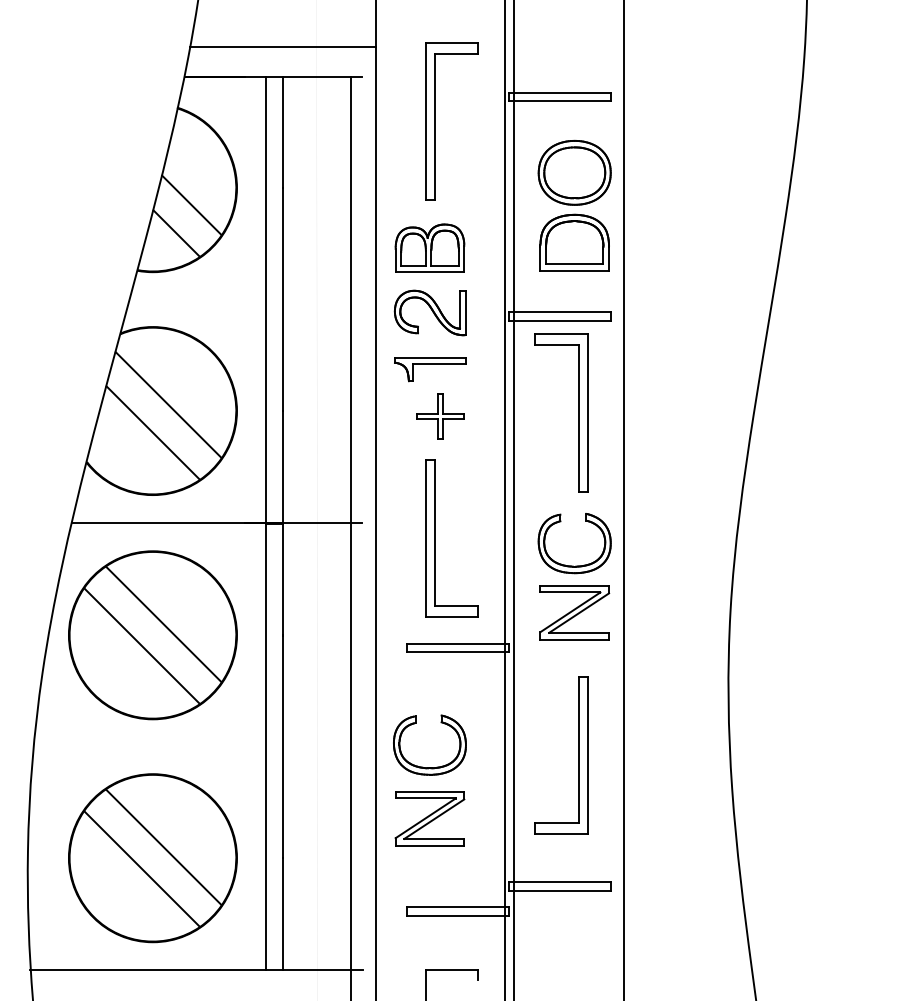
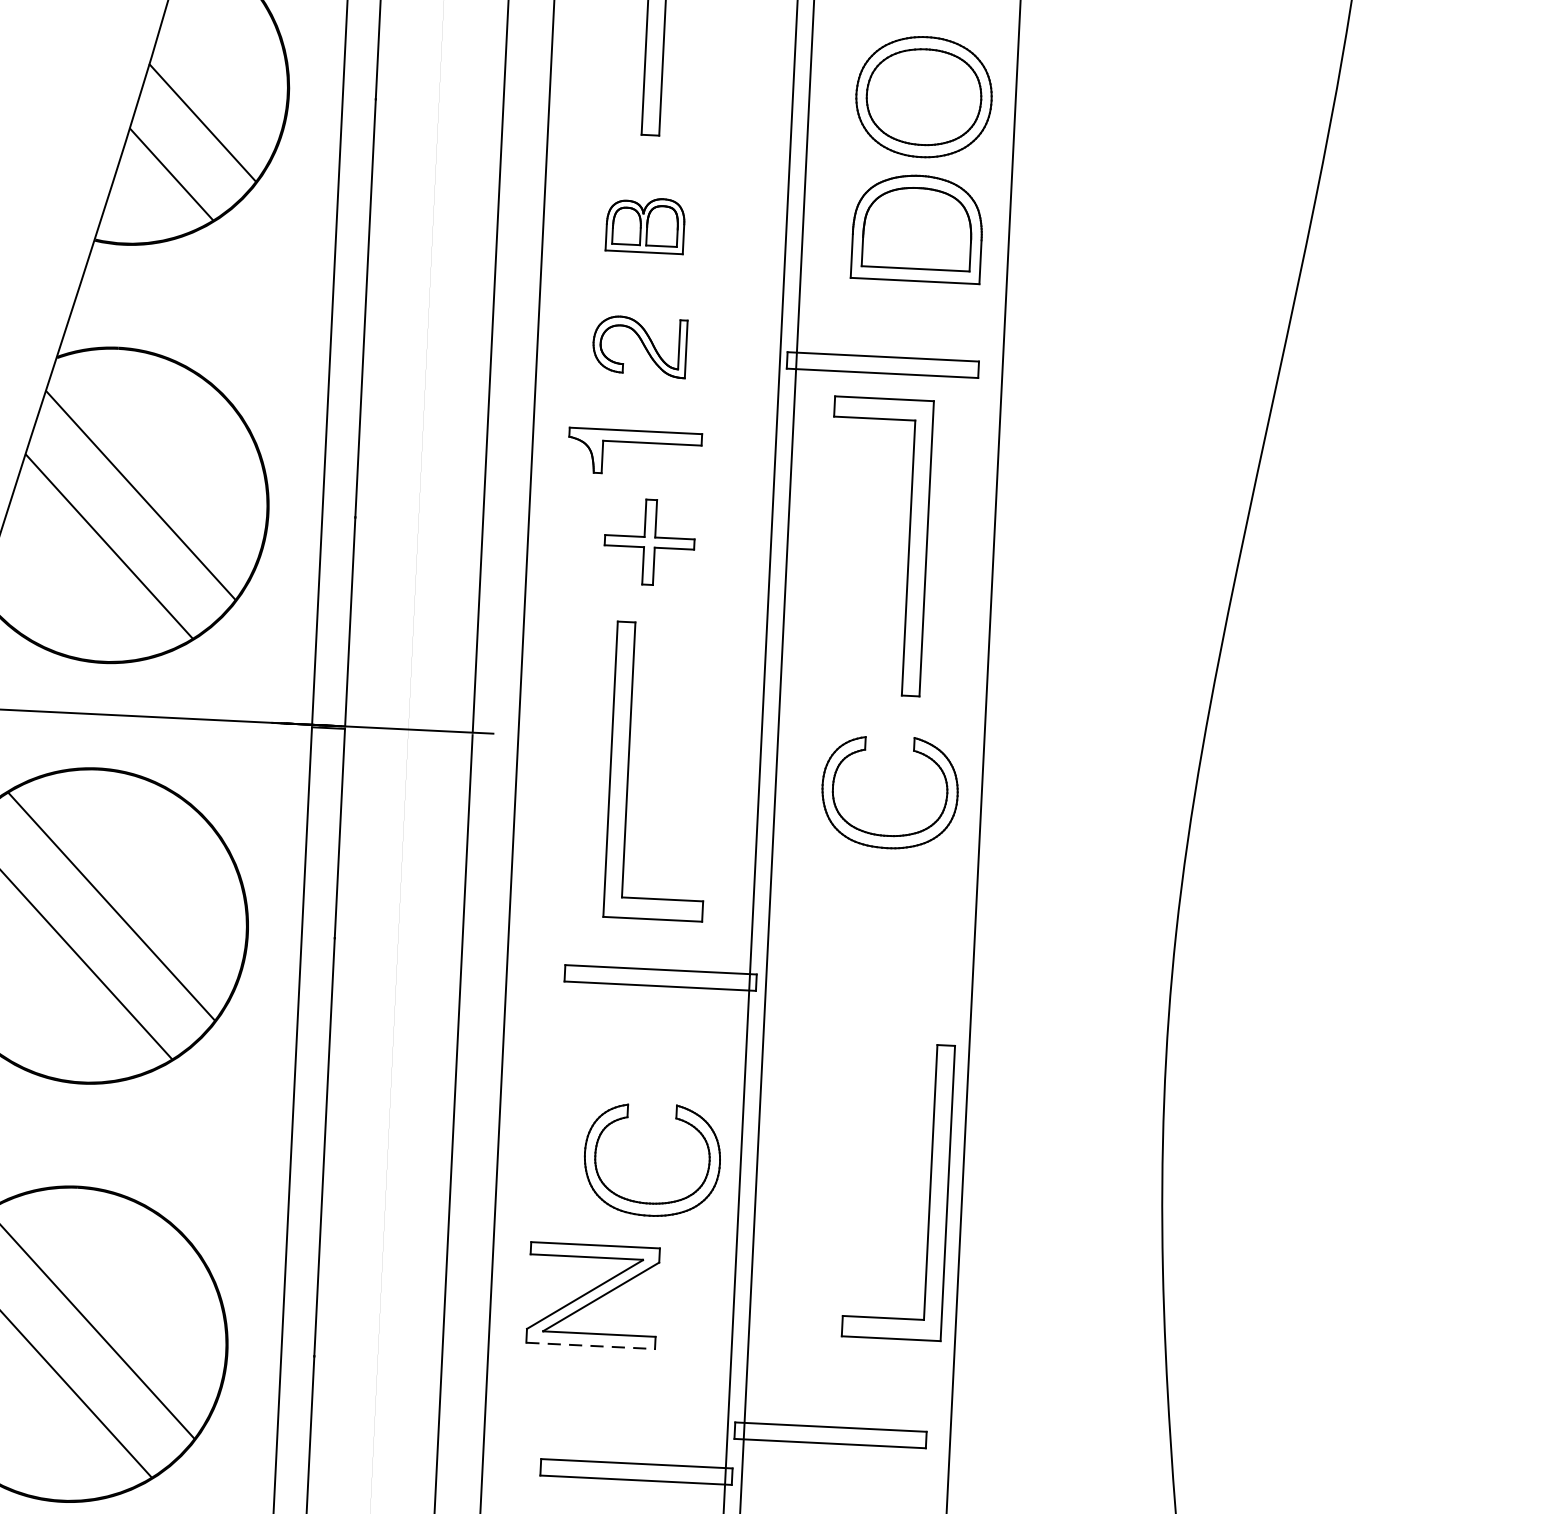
part: (429, 247) -> (644, 223), size x0.6
part: (429, 312) -> (638, 345), size x0.7
part: (574, 612) -> (883, 921), removed
part: (578, 755) -> (930, 1193), moved
part: (429, 767) -> (649, 1202), moved
line: (430, 845) -> (591, 1345), solid -> dashed

